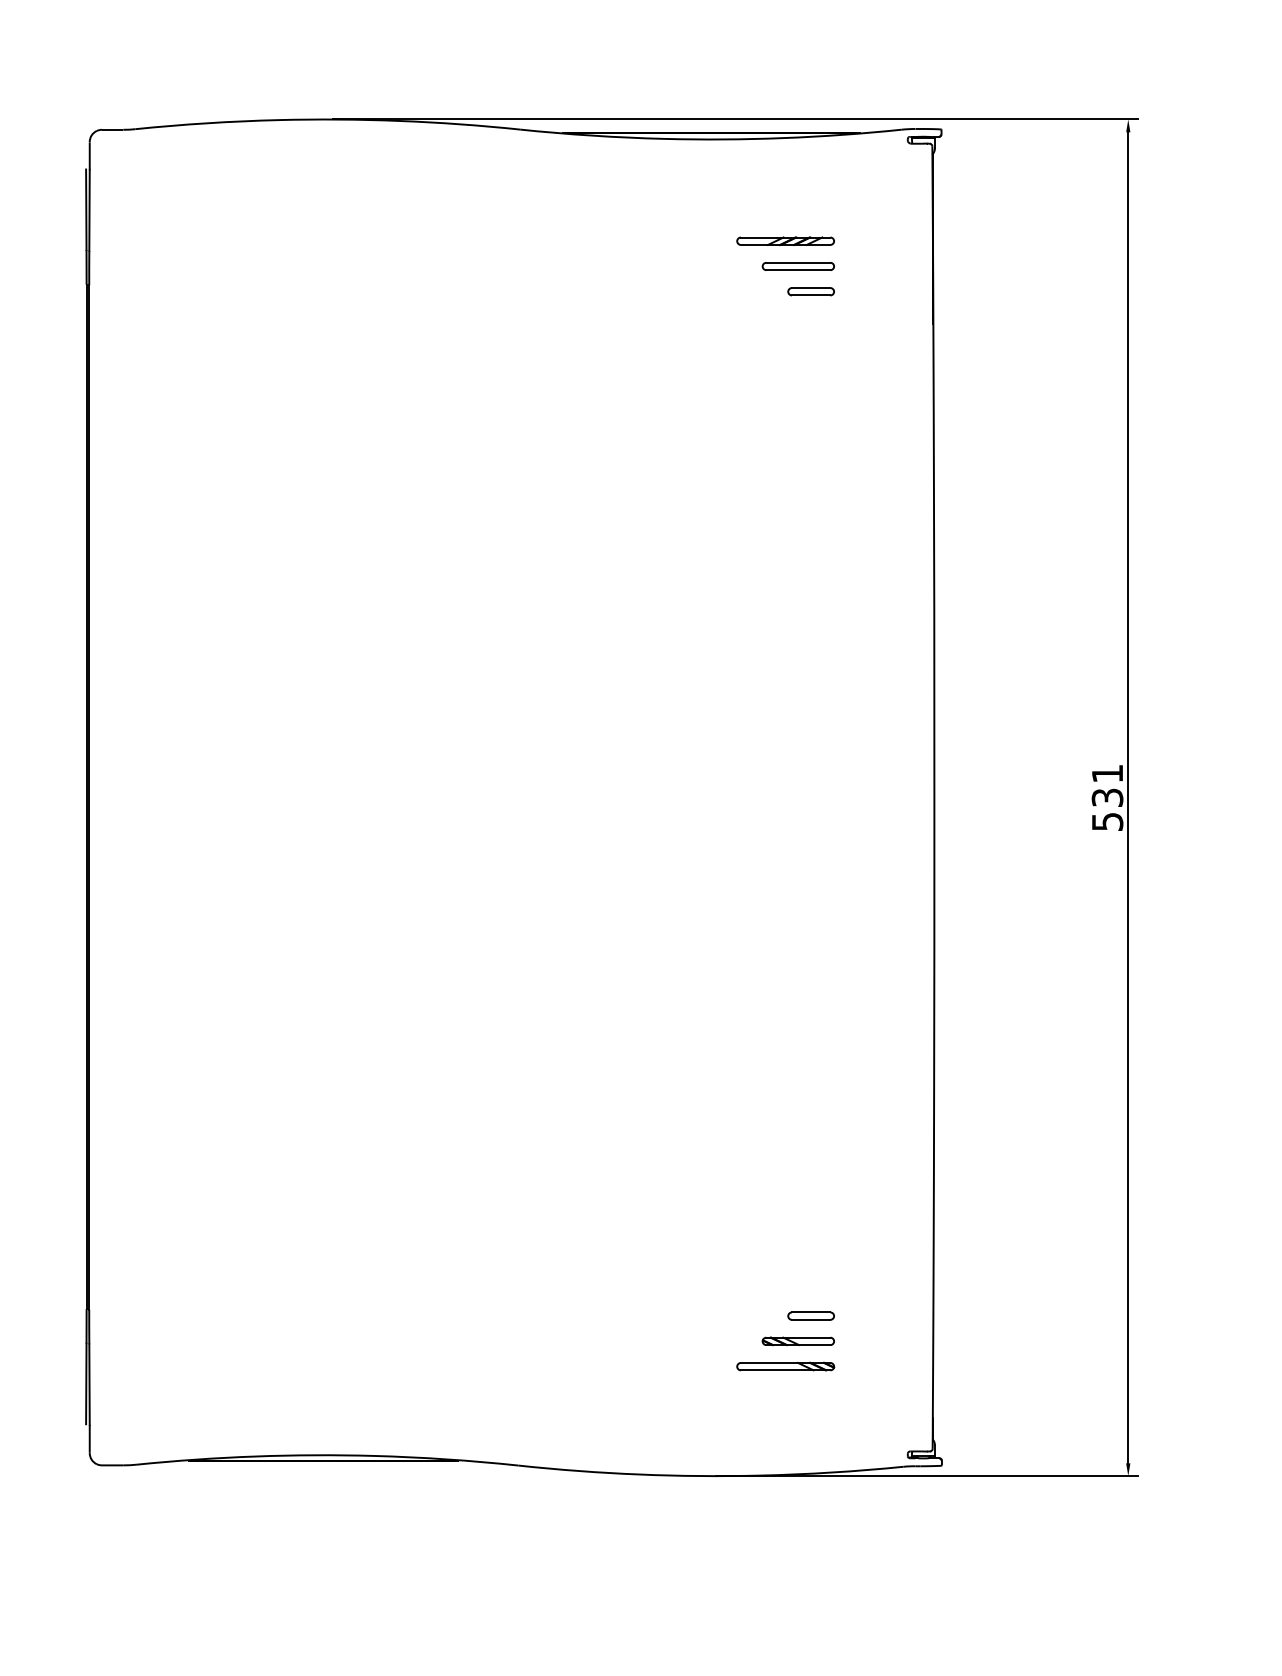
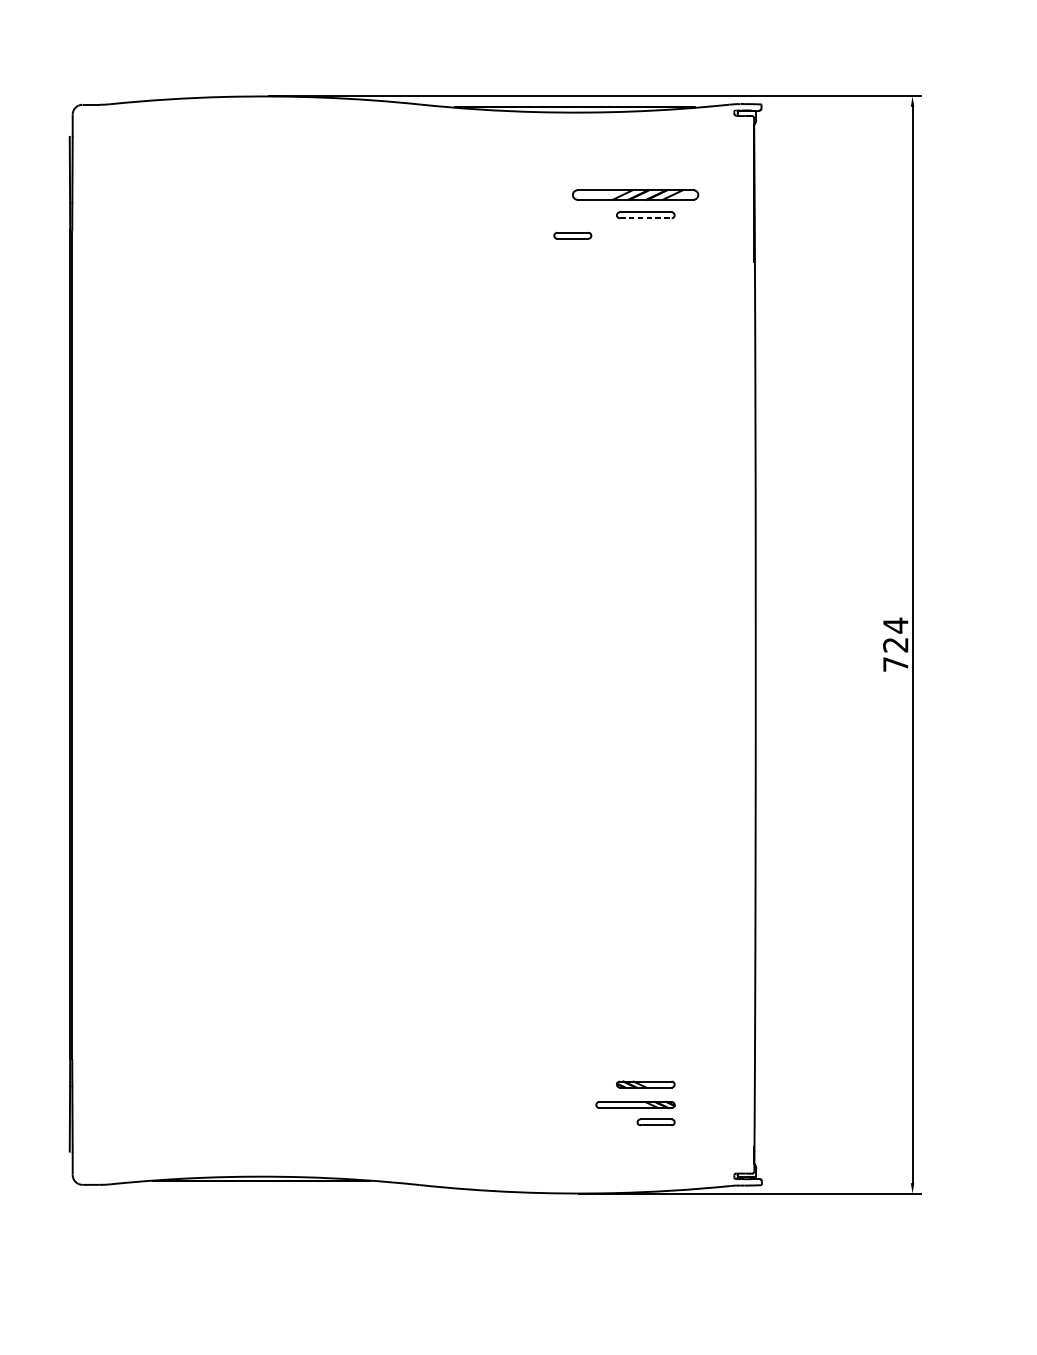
part: (785, 240) -> (635, 194), size x1.6
line: (798, 270) -> (645, 218), solid -> dashed
part: (810, 291) -> (572, 235), moved
text: (1107, 796) -> (895, 643), 531 -> 724
part: (810, 1315) -> (655, 1121), moved

